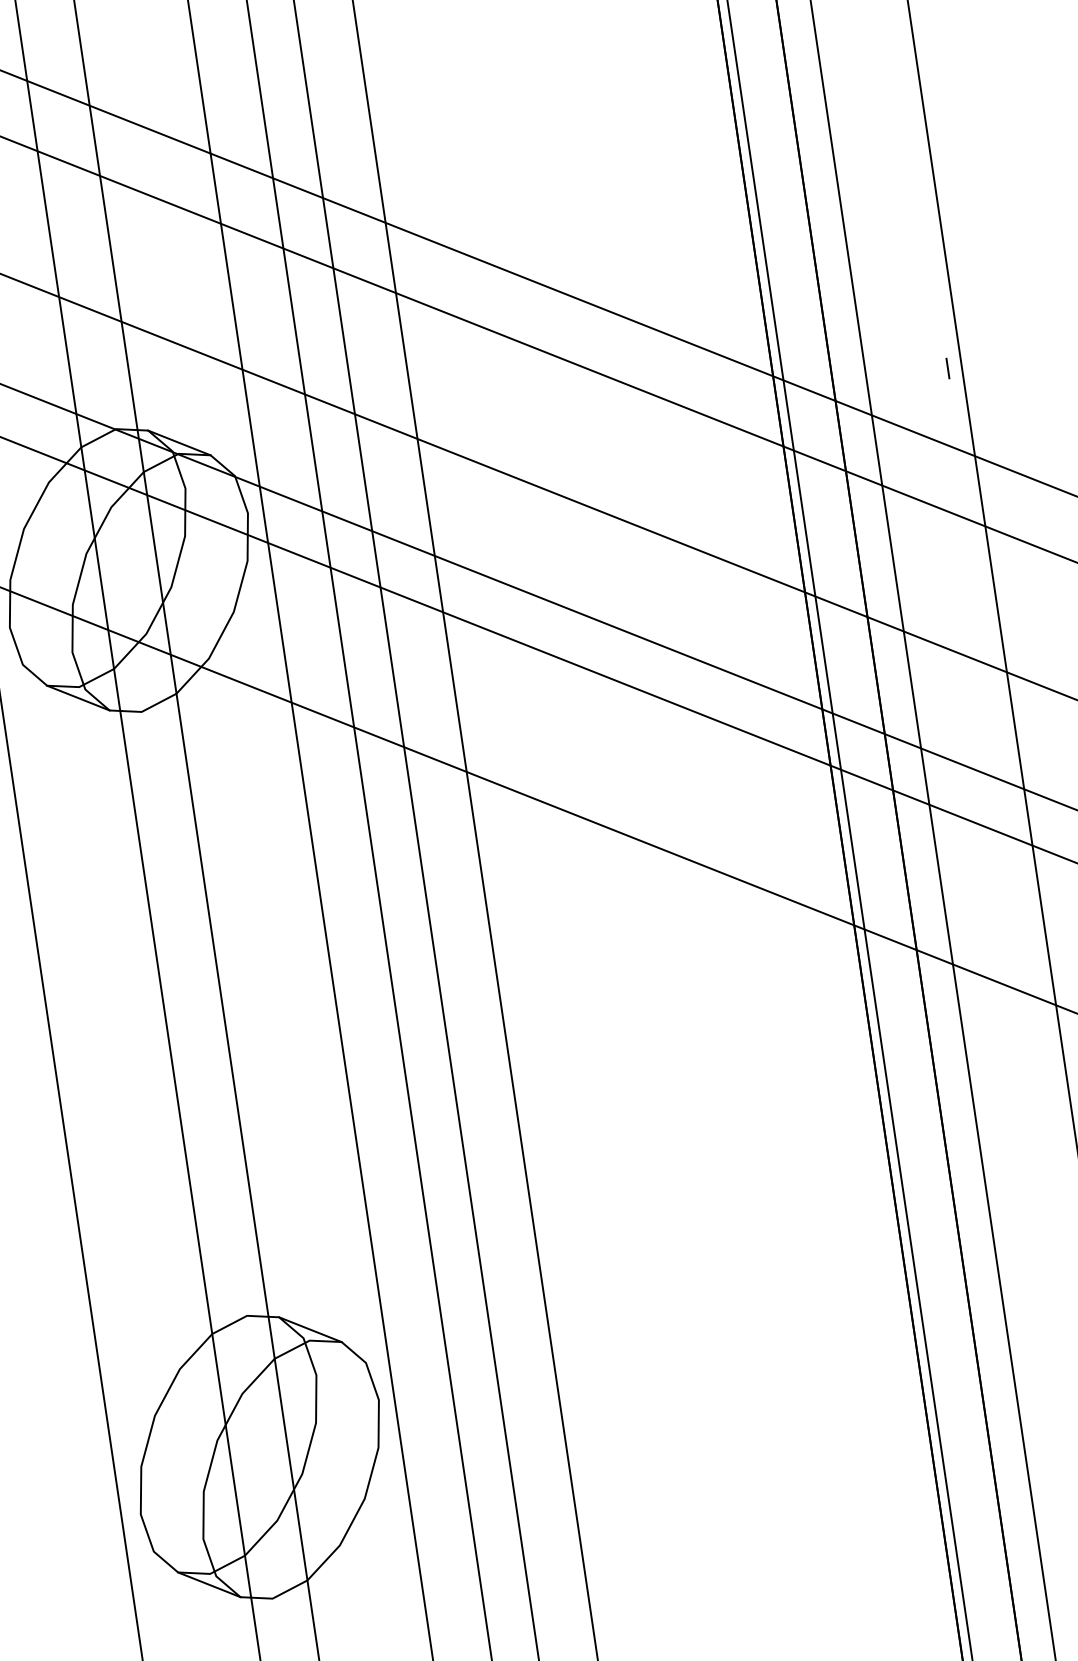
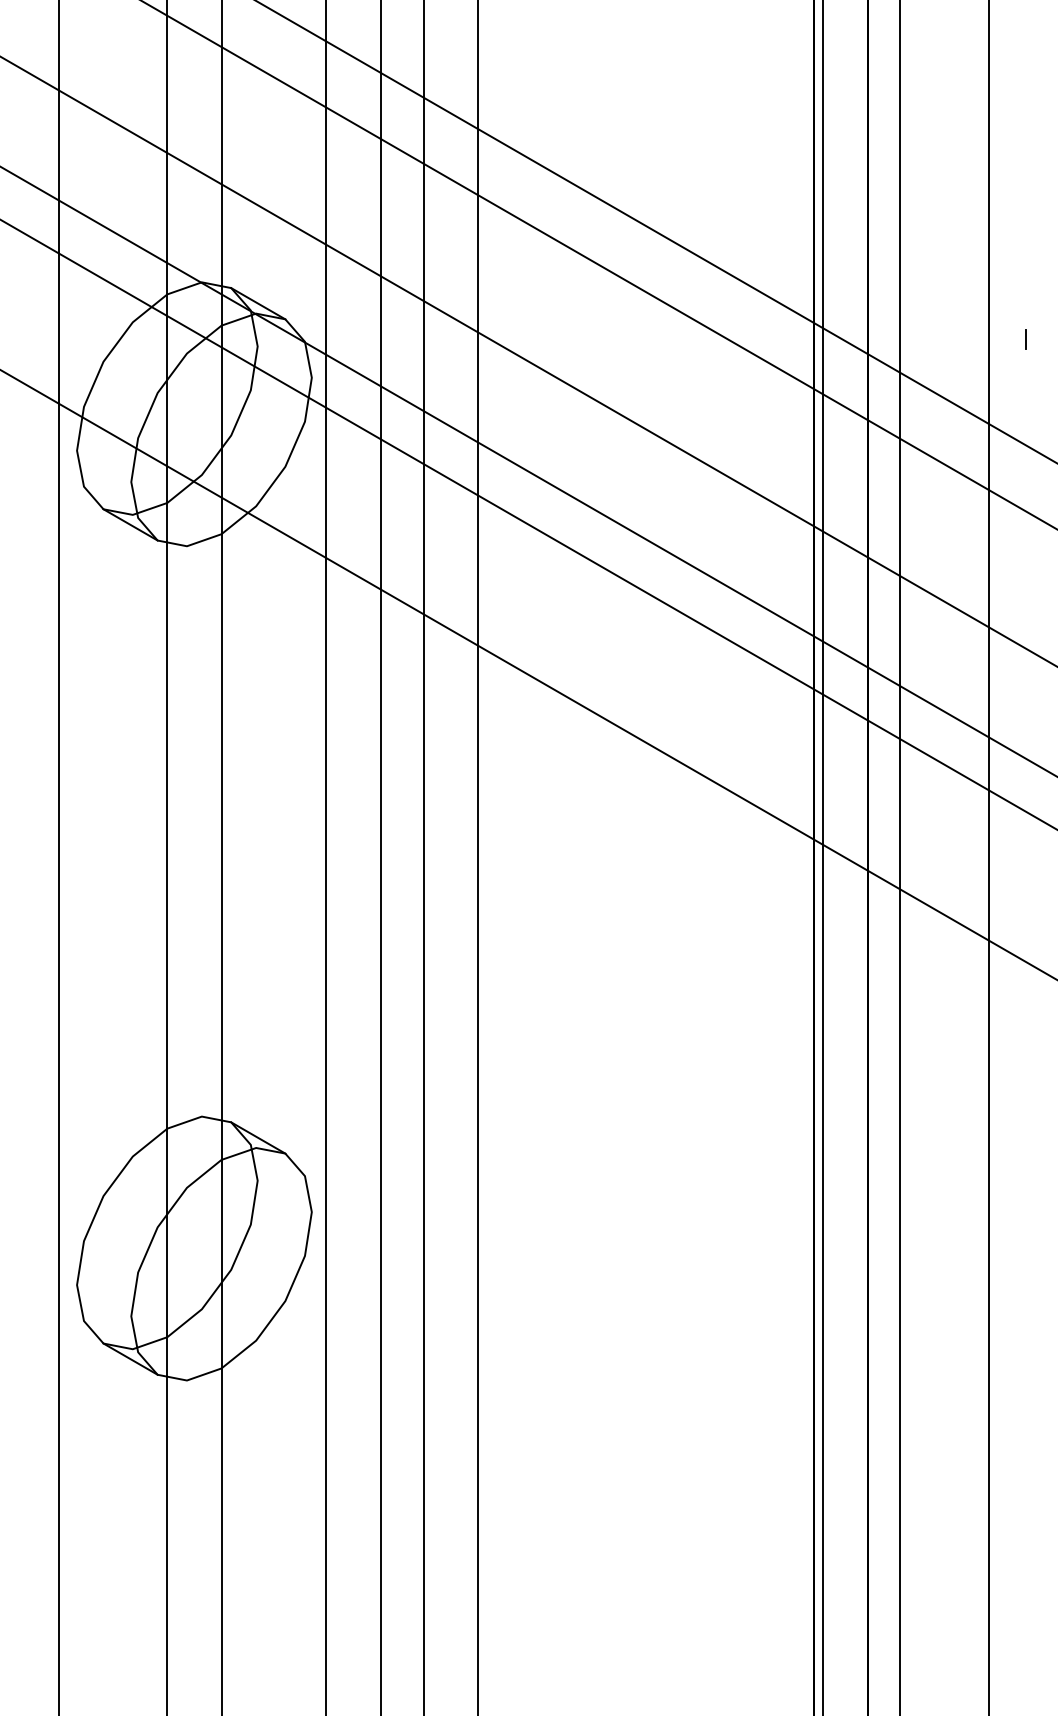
line: (947, 368) -> (1025, 339), moved

